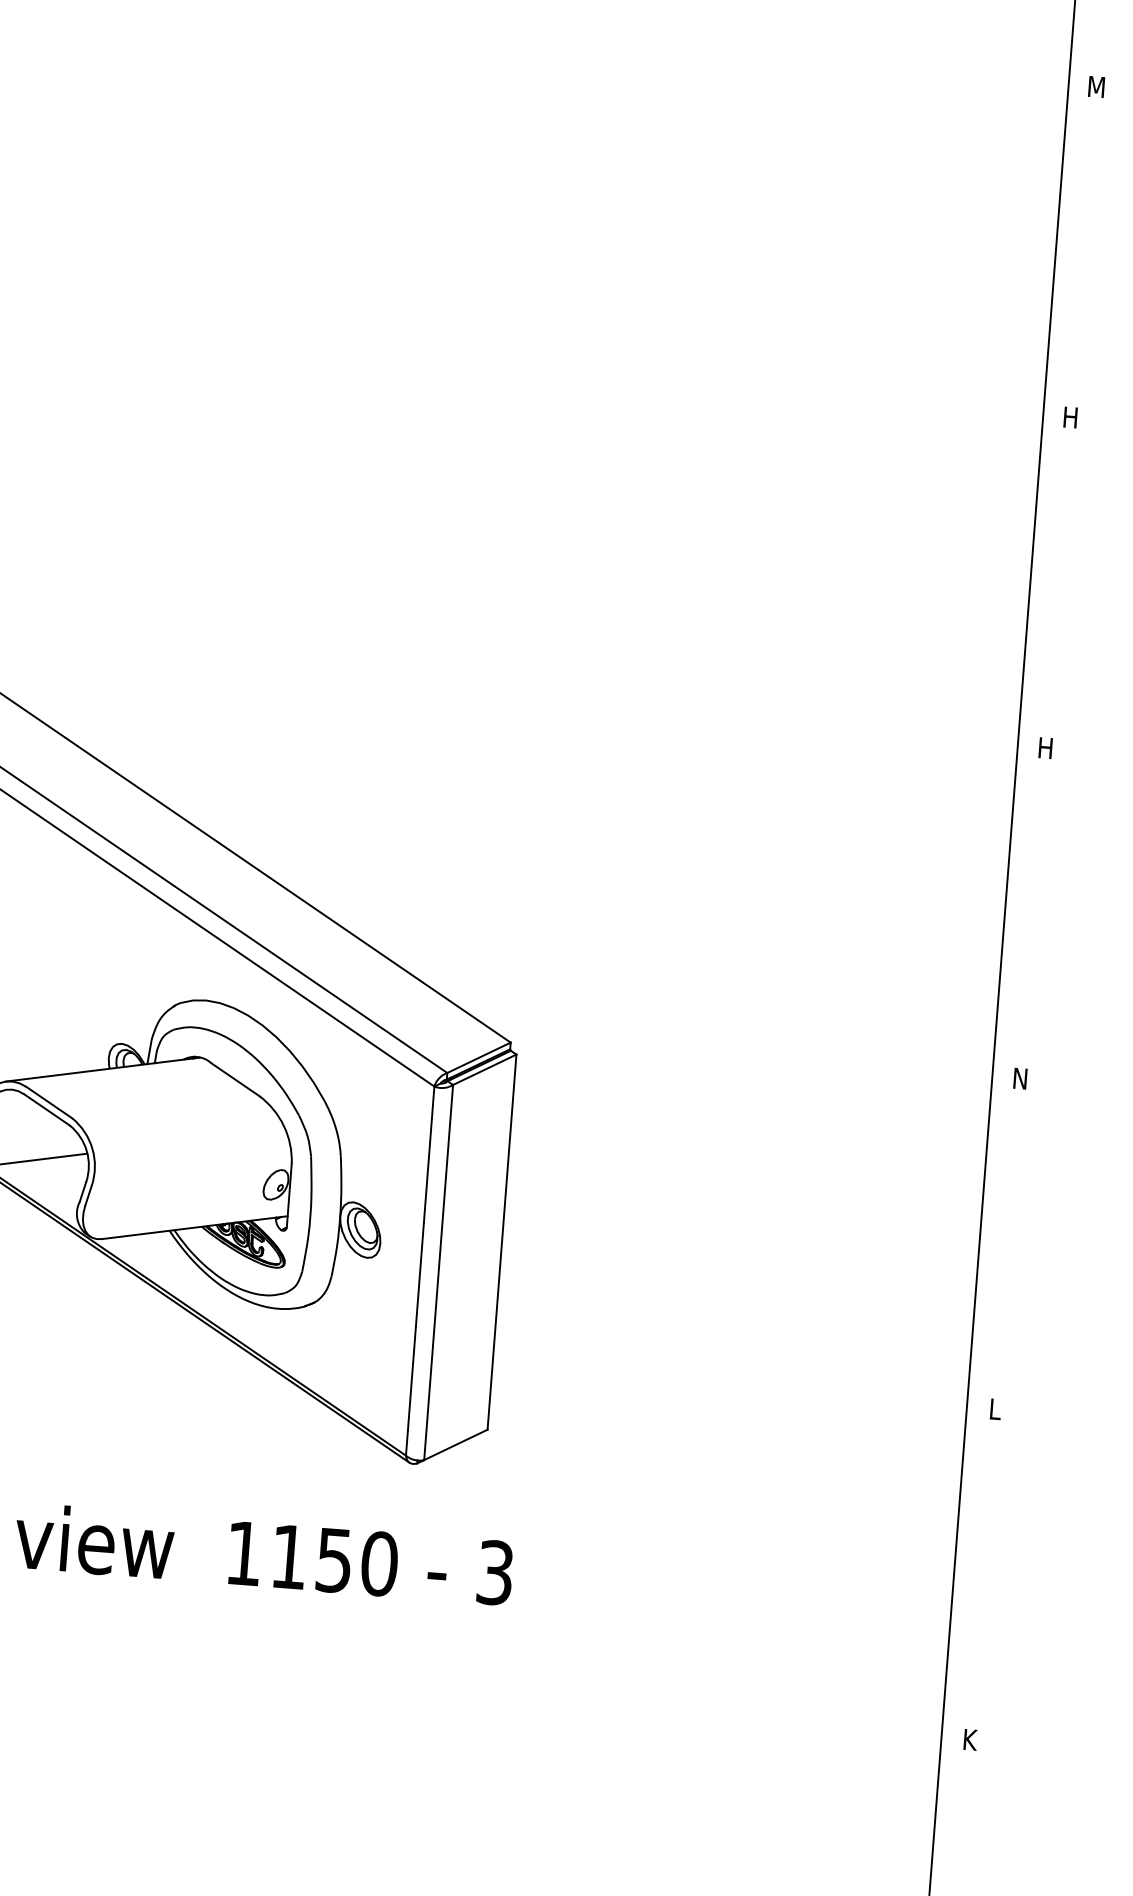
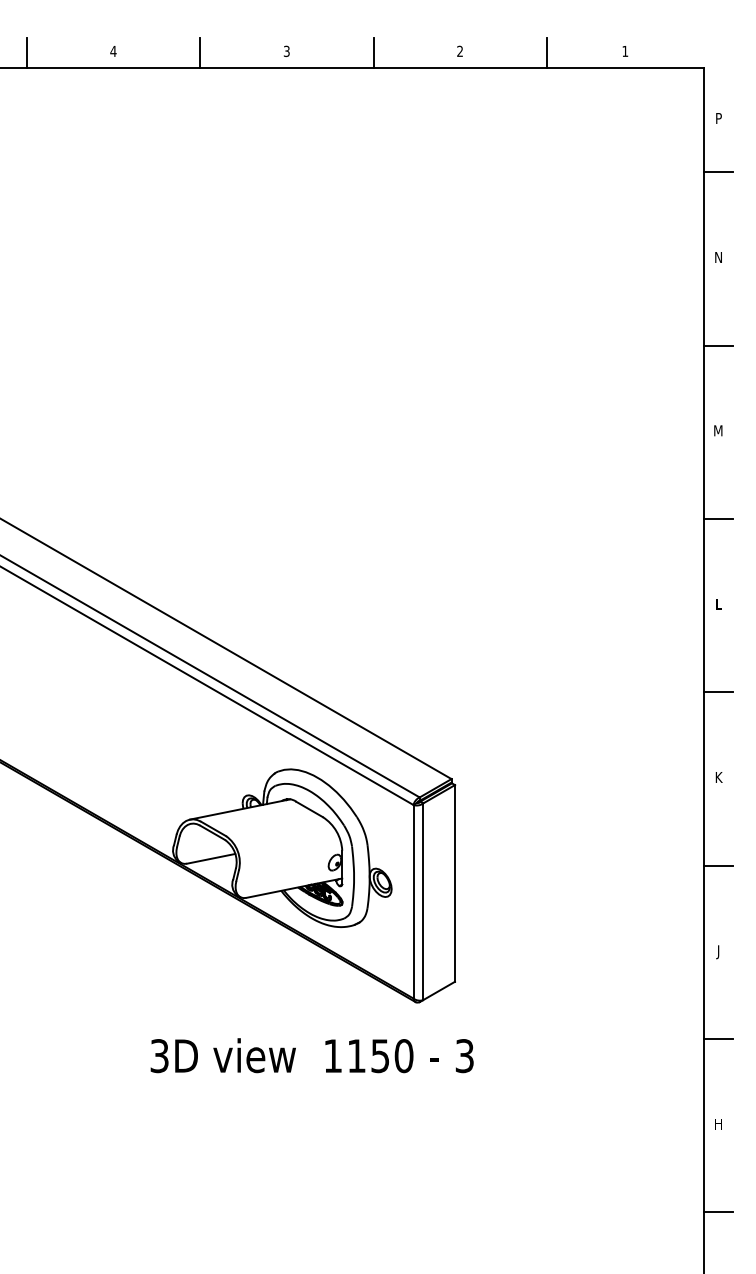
text: (1096, 87) -> (718, 257), M -> N
line: (1083, 254) -> (718, 345), added
text: (1070, 416) -> (718, 430), H -> M
line: (1057, 586) -> (718, 519), added
text: (1045, 748) -> (718, 604), H -> L
line: (1032, 916) -> (718, 692), added
text: (1020, 1078) -> (718, 777), N -> K
line: (1007, 1246) -> (718, 865), added
text: (994, 1412) -> (718, 952), L -> J
line: (981, 1576) -> (718, 1038), added
text: (969, 1738) -> (718, 1123), K -> H

